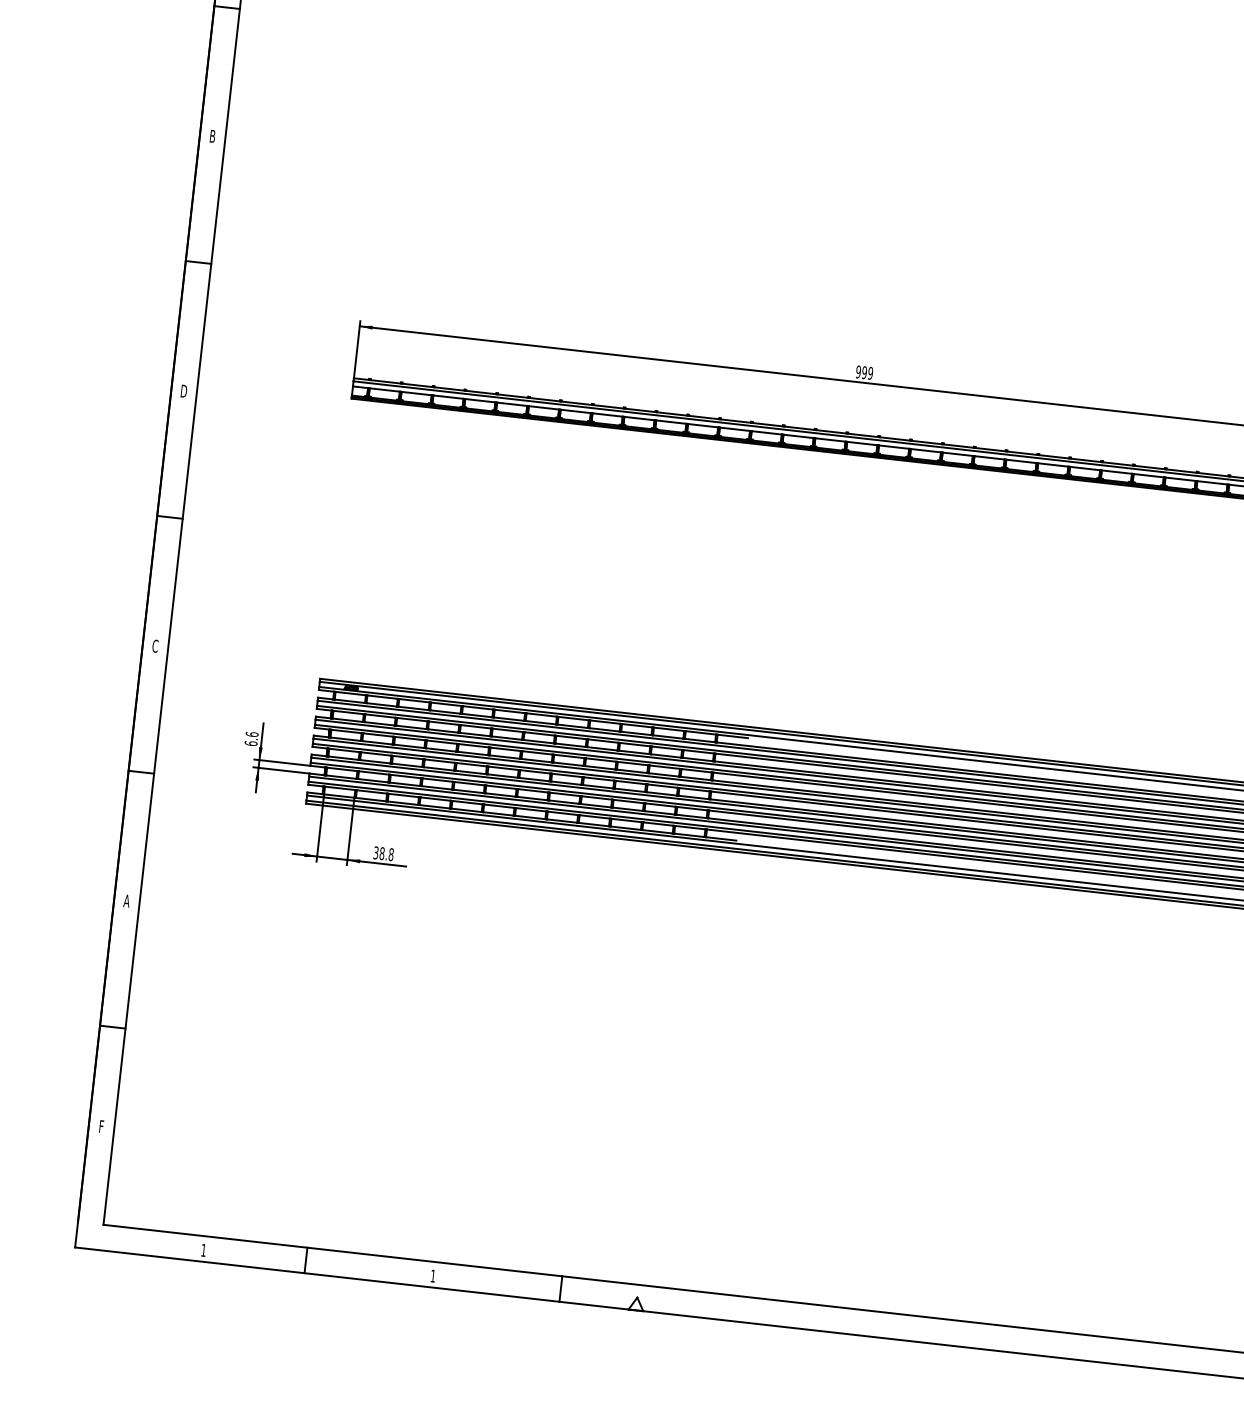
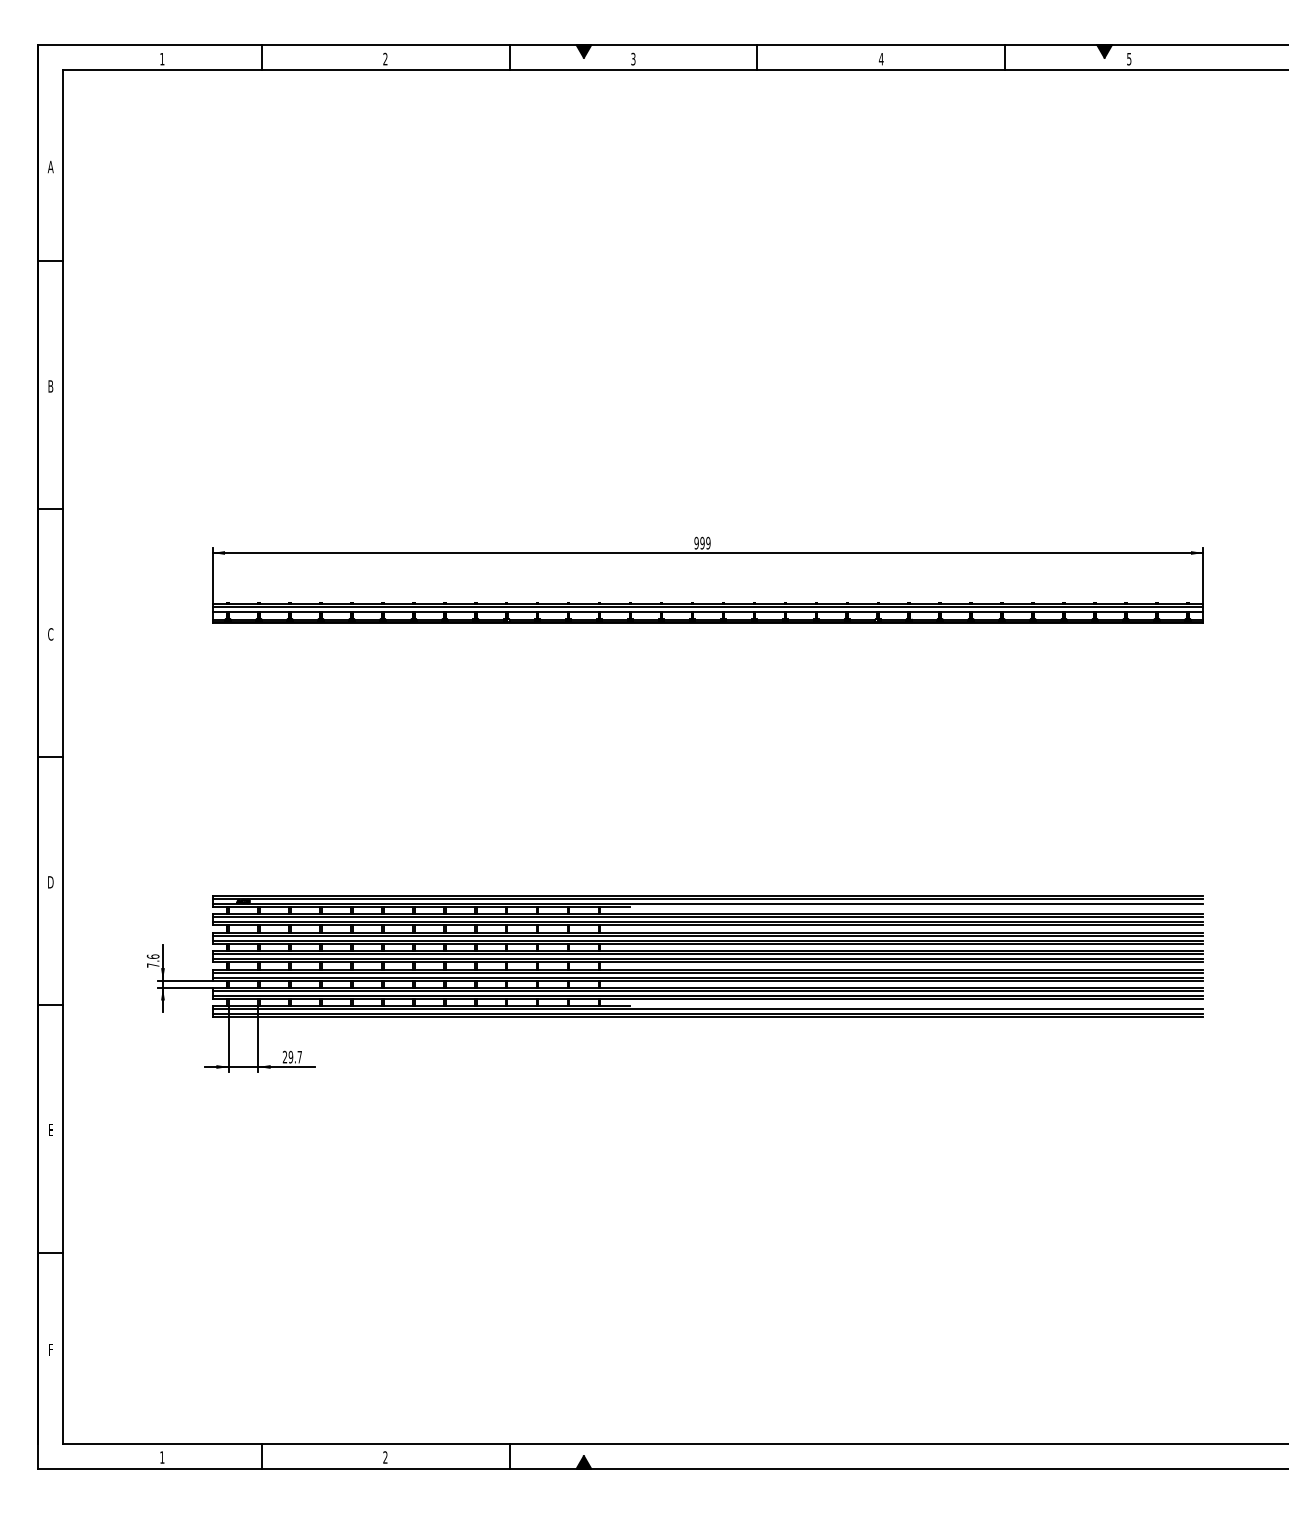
text: (183, 391) -> (50, 634), D -> C
text: (155, 646) -> (50, 882), C -> D
text: (250, 743) -> (152, 965), 6.6 -> 7.6
text: (383, 853) -> (292, 1056), 38.8 -> 29.7
text: (126, 901) -> (50, 1130), A -> E
text: (433, 1276) -> (385, 1457), 1 -> 2
fill: (636, 1304) -> (583, 1462), added

